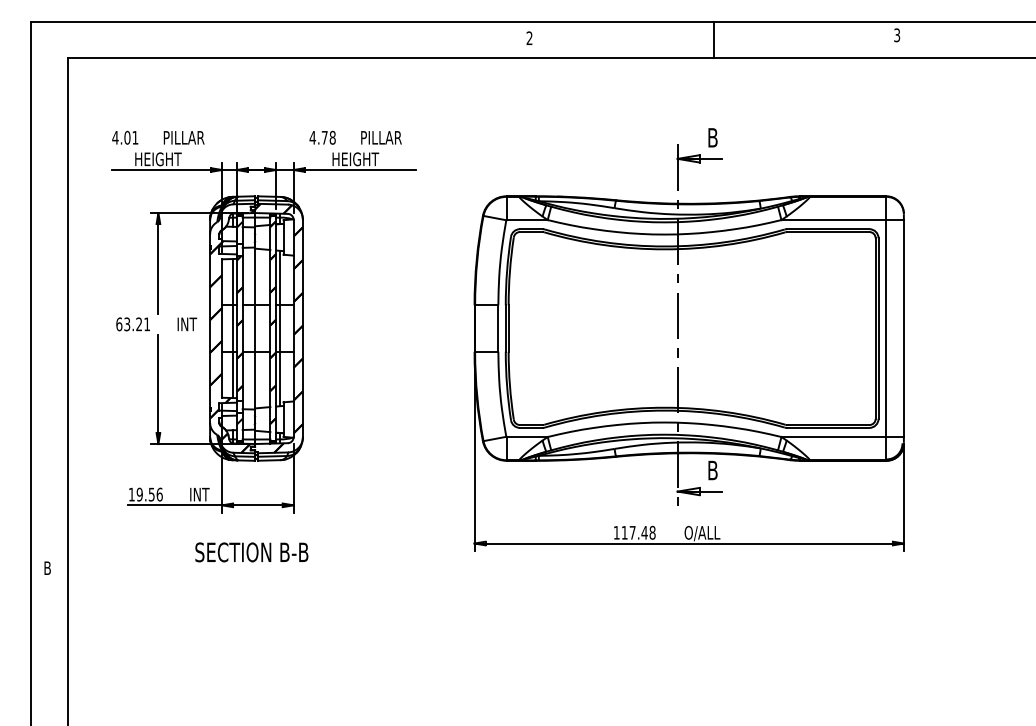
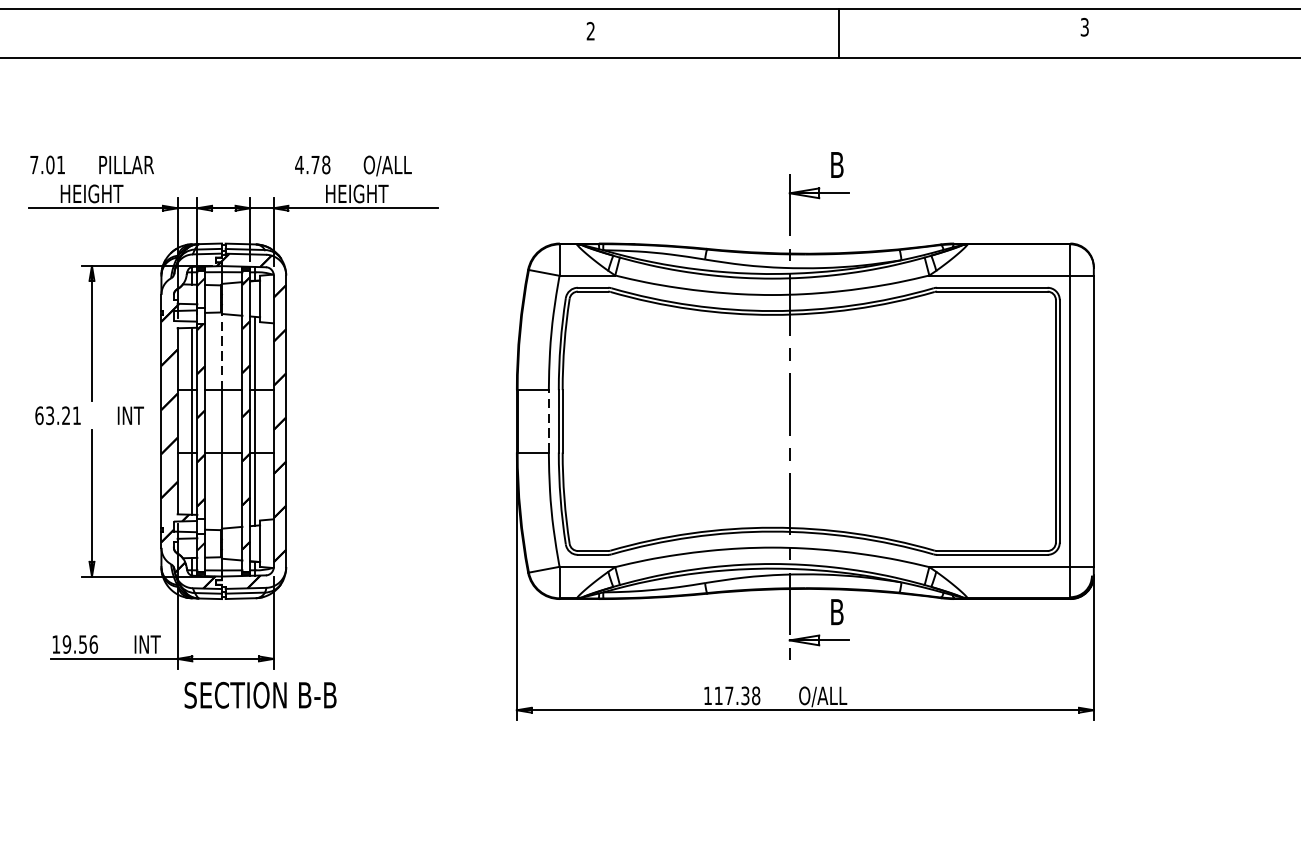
text: (115, 137) -> (34, 164), 4.01 -> 7.01
text: (380, 138) -> (390, 165), PILLAR -> O/ALL
line: (255, 276) -> (222, 351), solid -> dashed
line: (498, 328) -> (549, 421), solid -> dashed
text: (644, 532) -> (745, 695), 117.48 -> 117.38
text: (251, 552) -> (260, 695), moved

